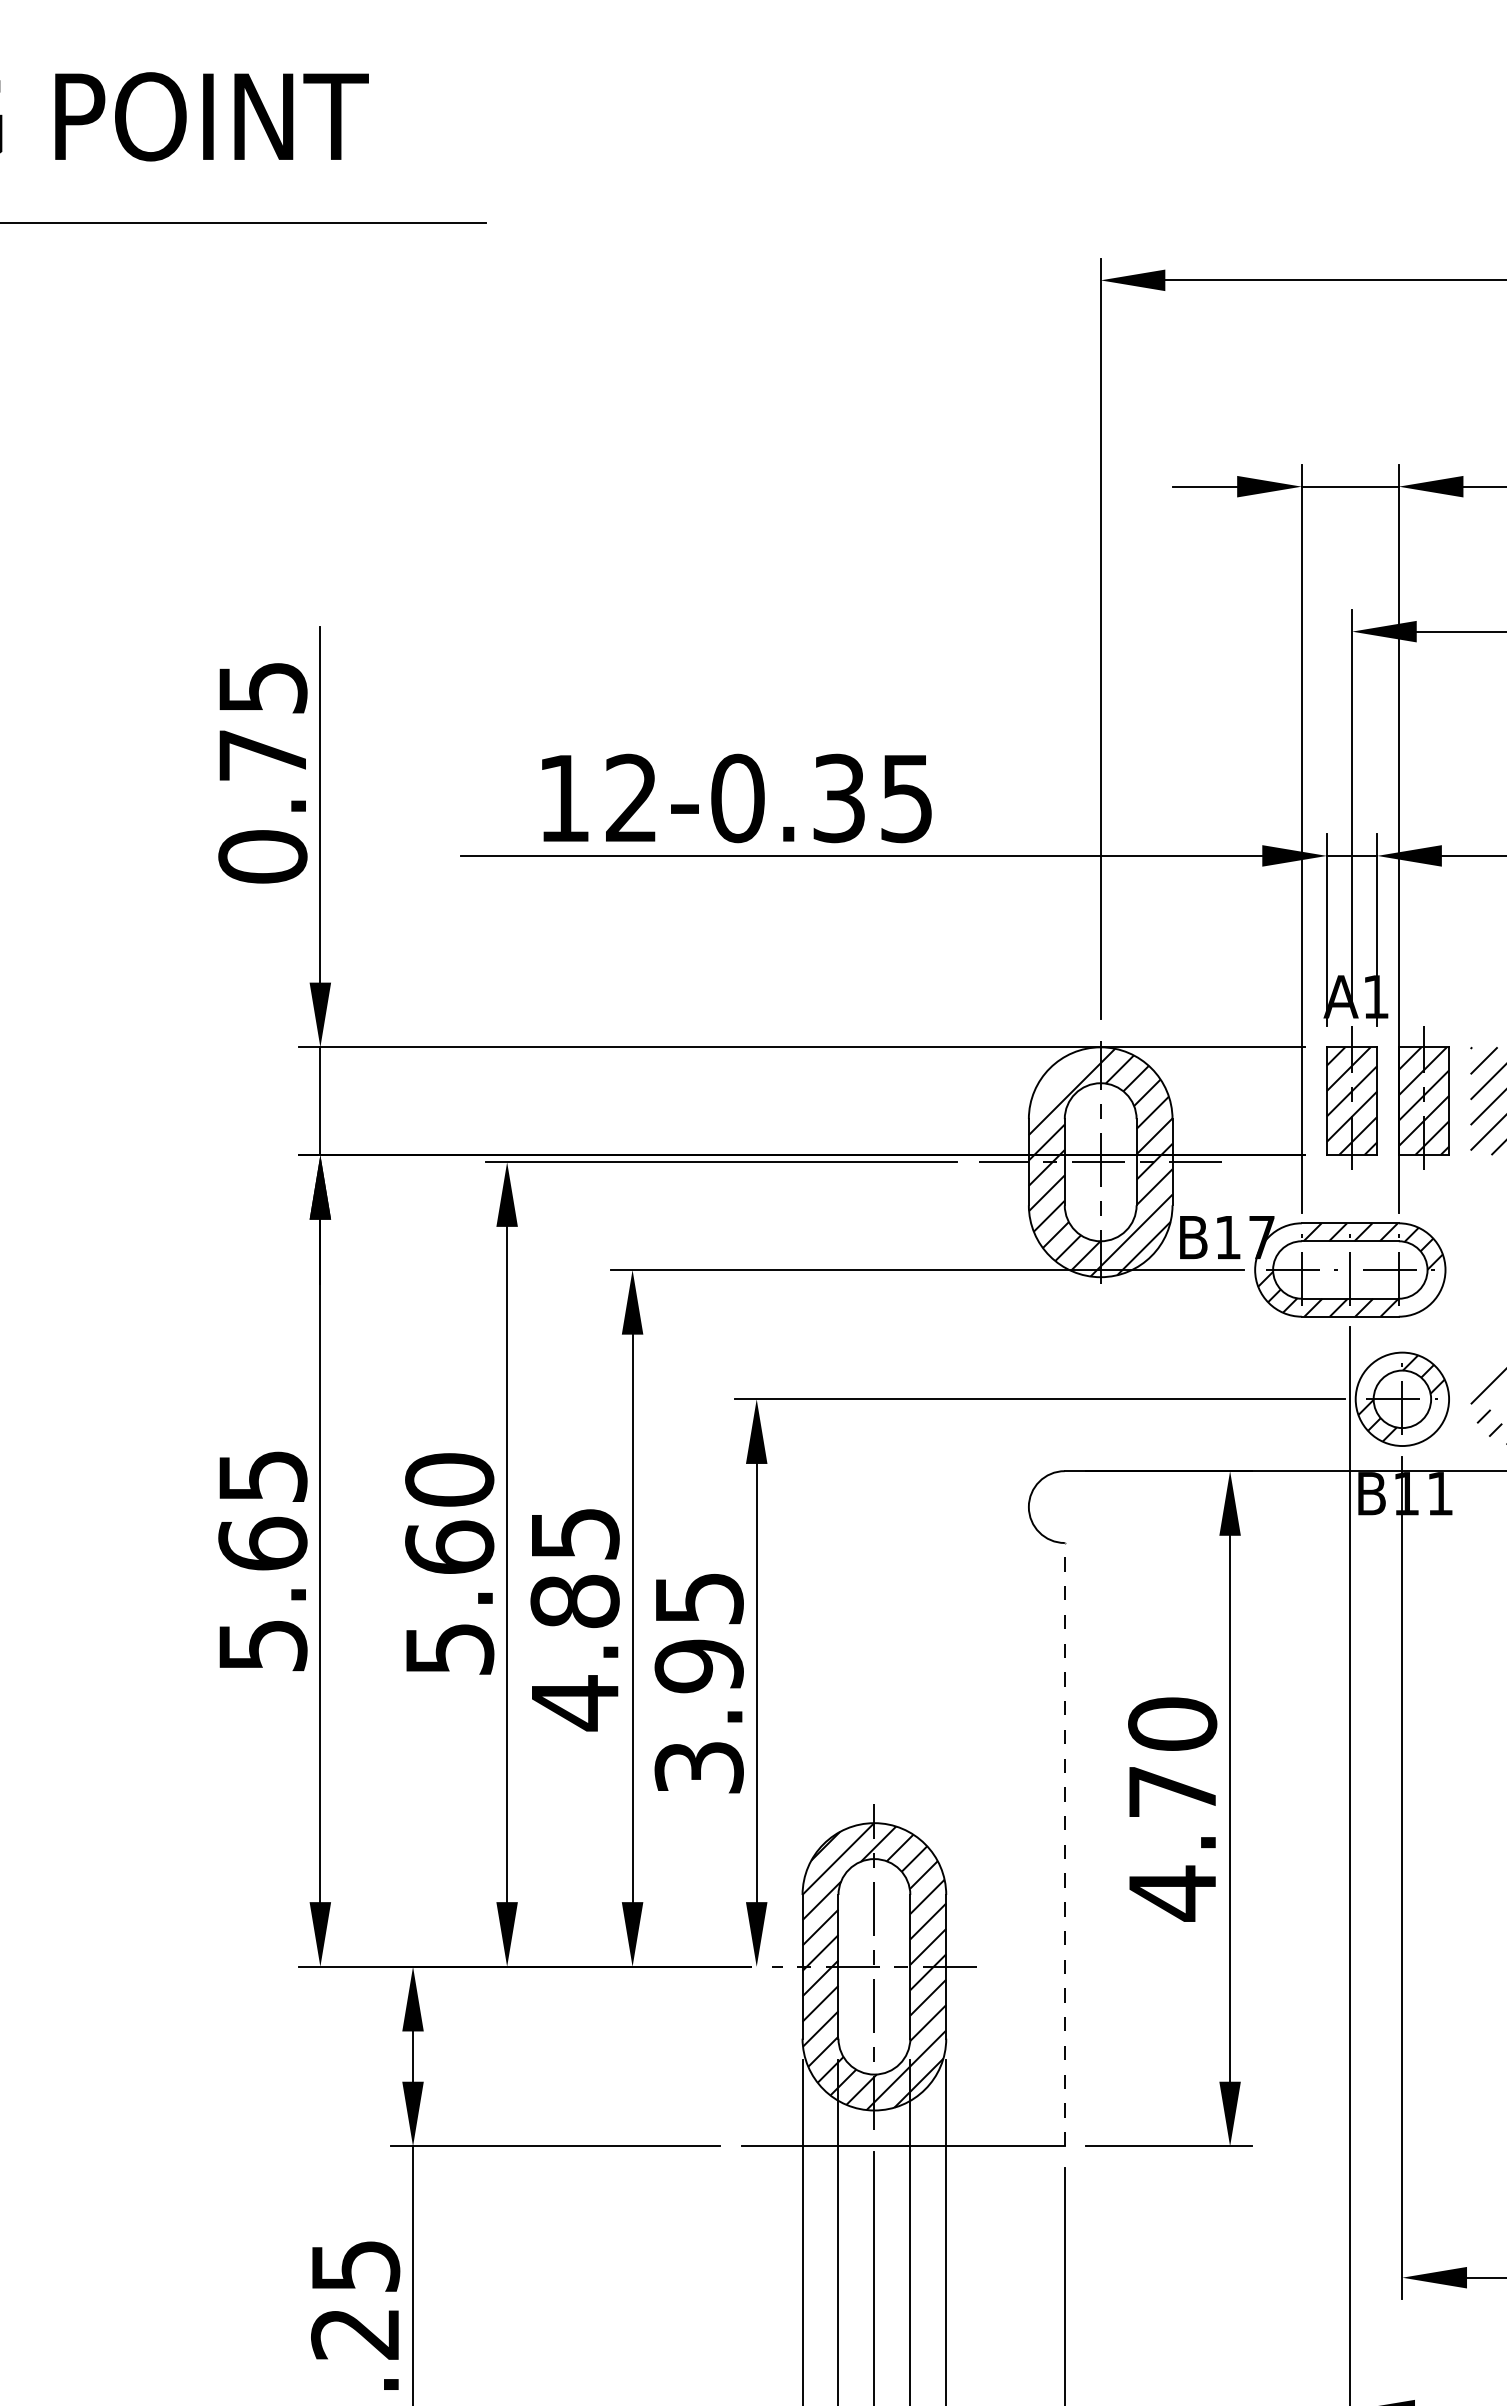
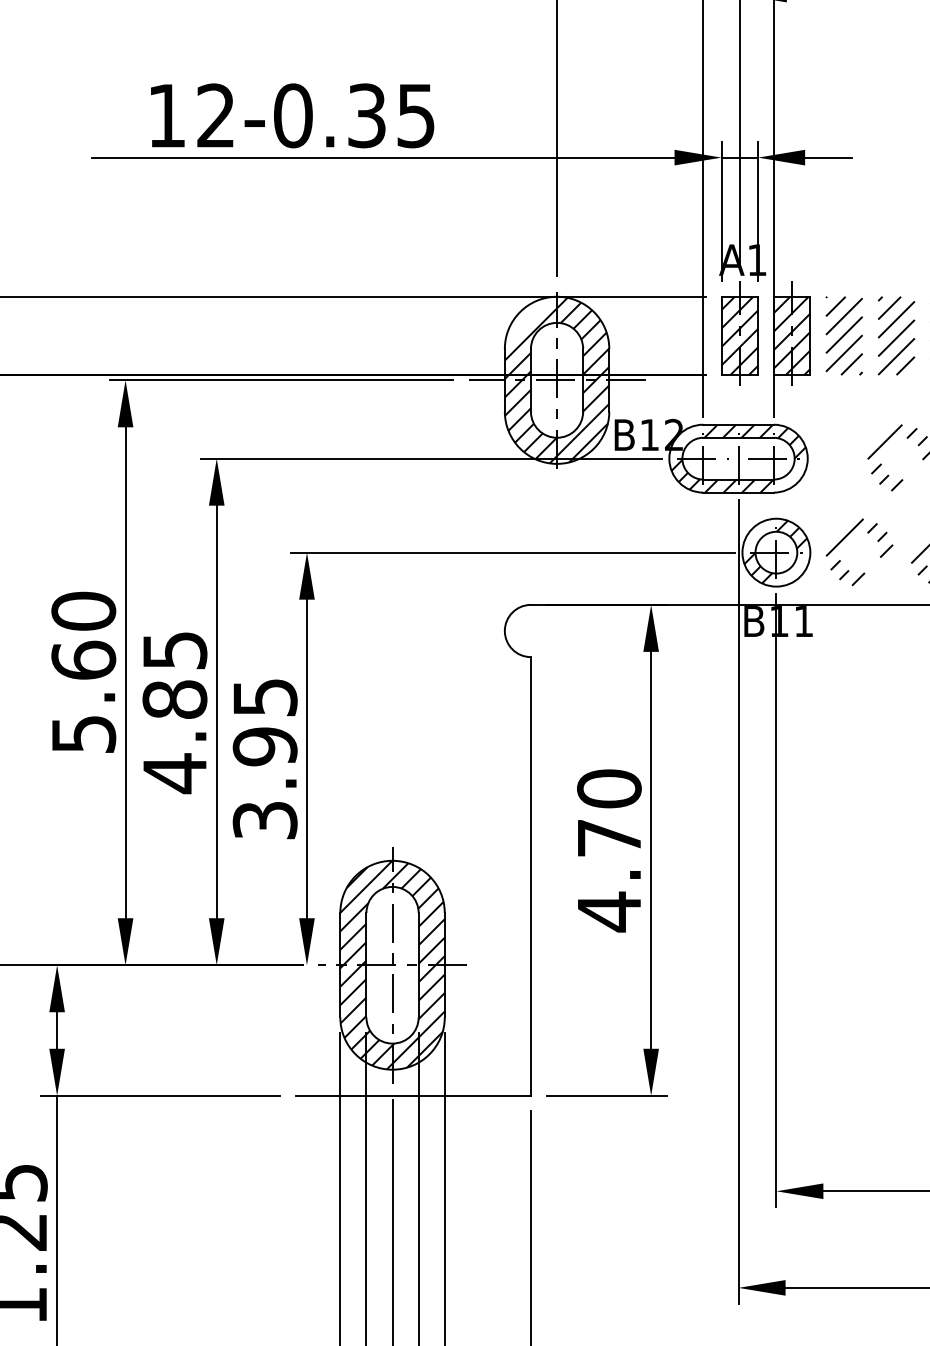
text: (1261, 1237) -> (673, 435), B17 -> B12
line: (1064, 1844) -> (530, 876), dashed -> solid

